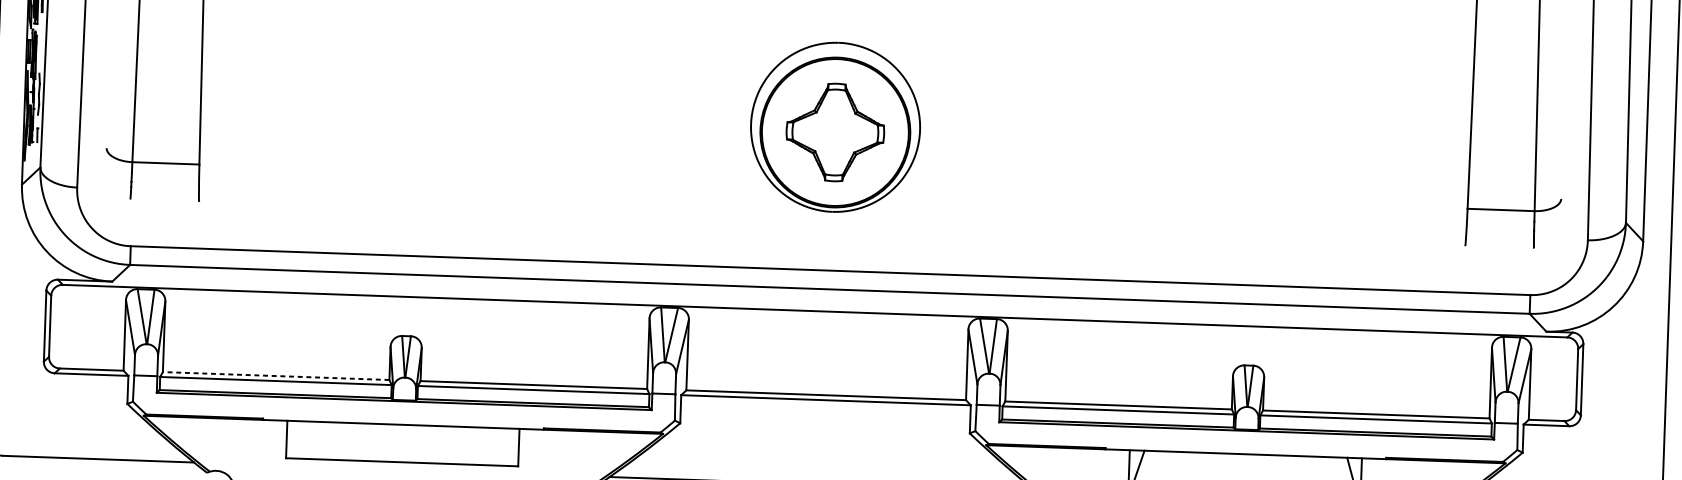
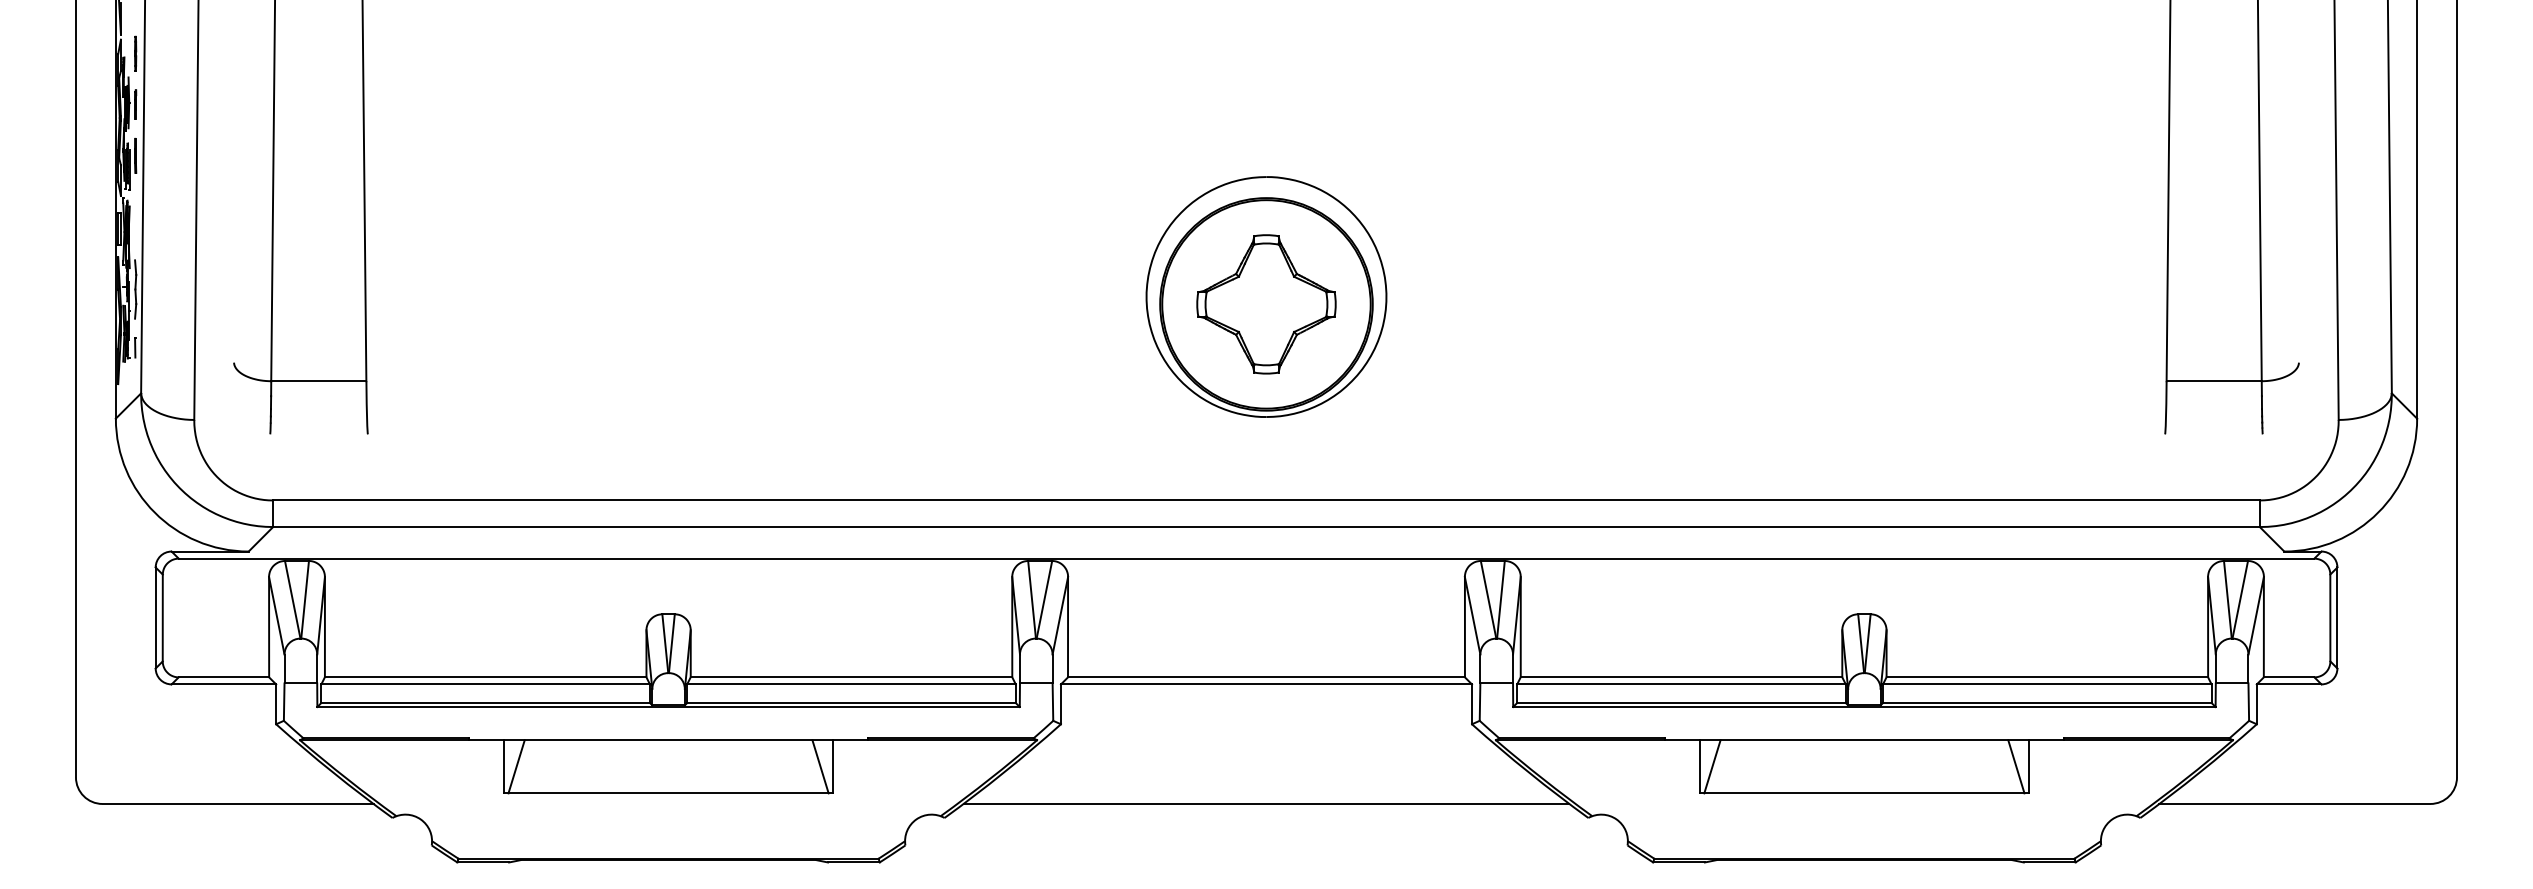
line: (276, 376) -> (485, 677), dashed -> solid
line: (295, 439) -> (516, 766), added
line: (509, 447) -> (820, 766), added

